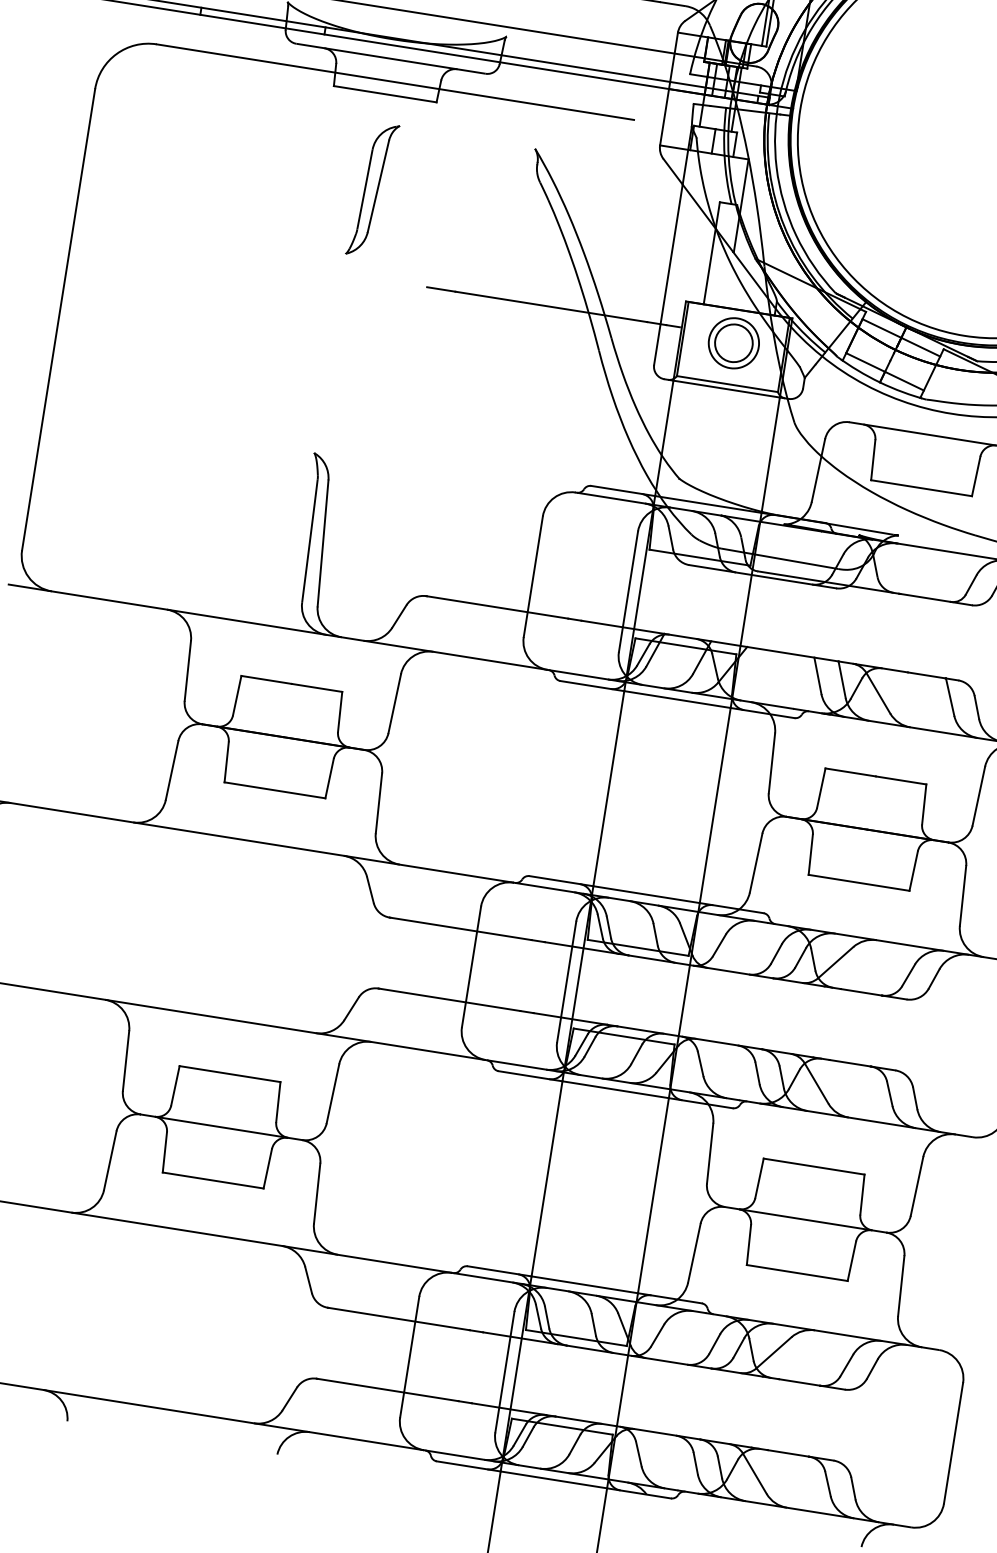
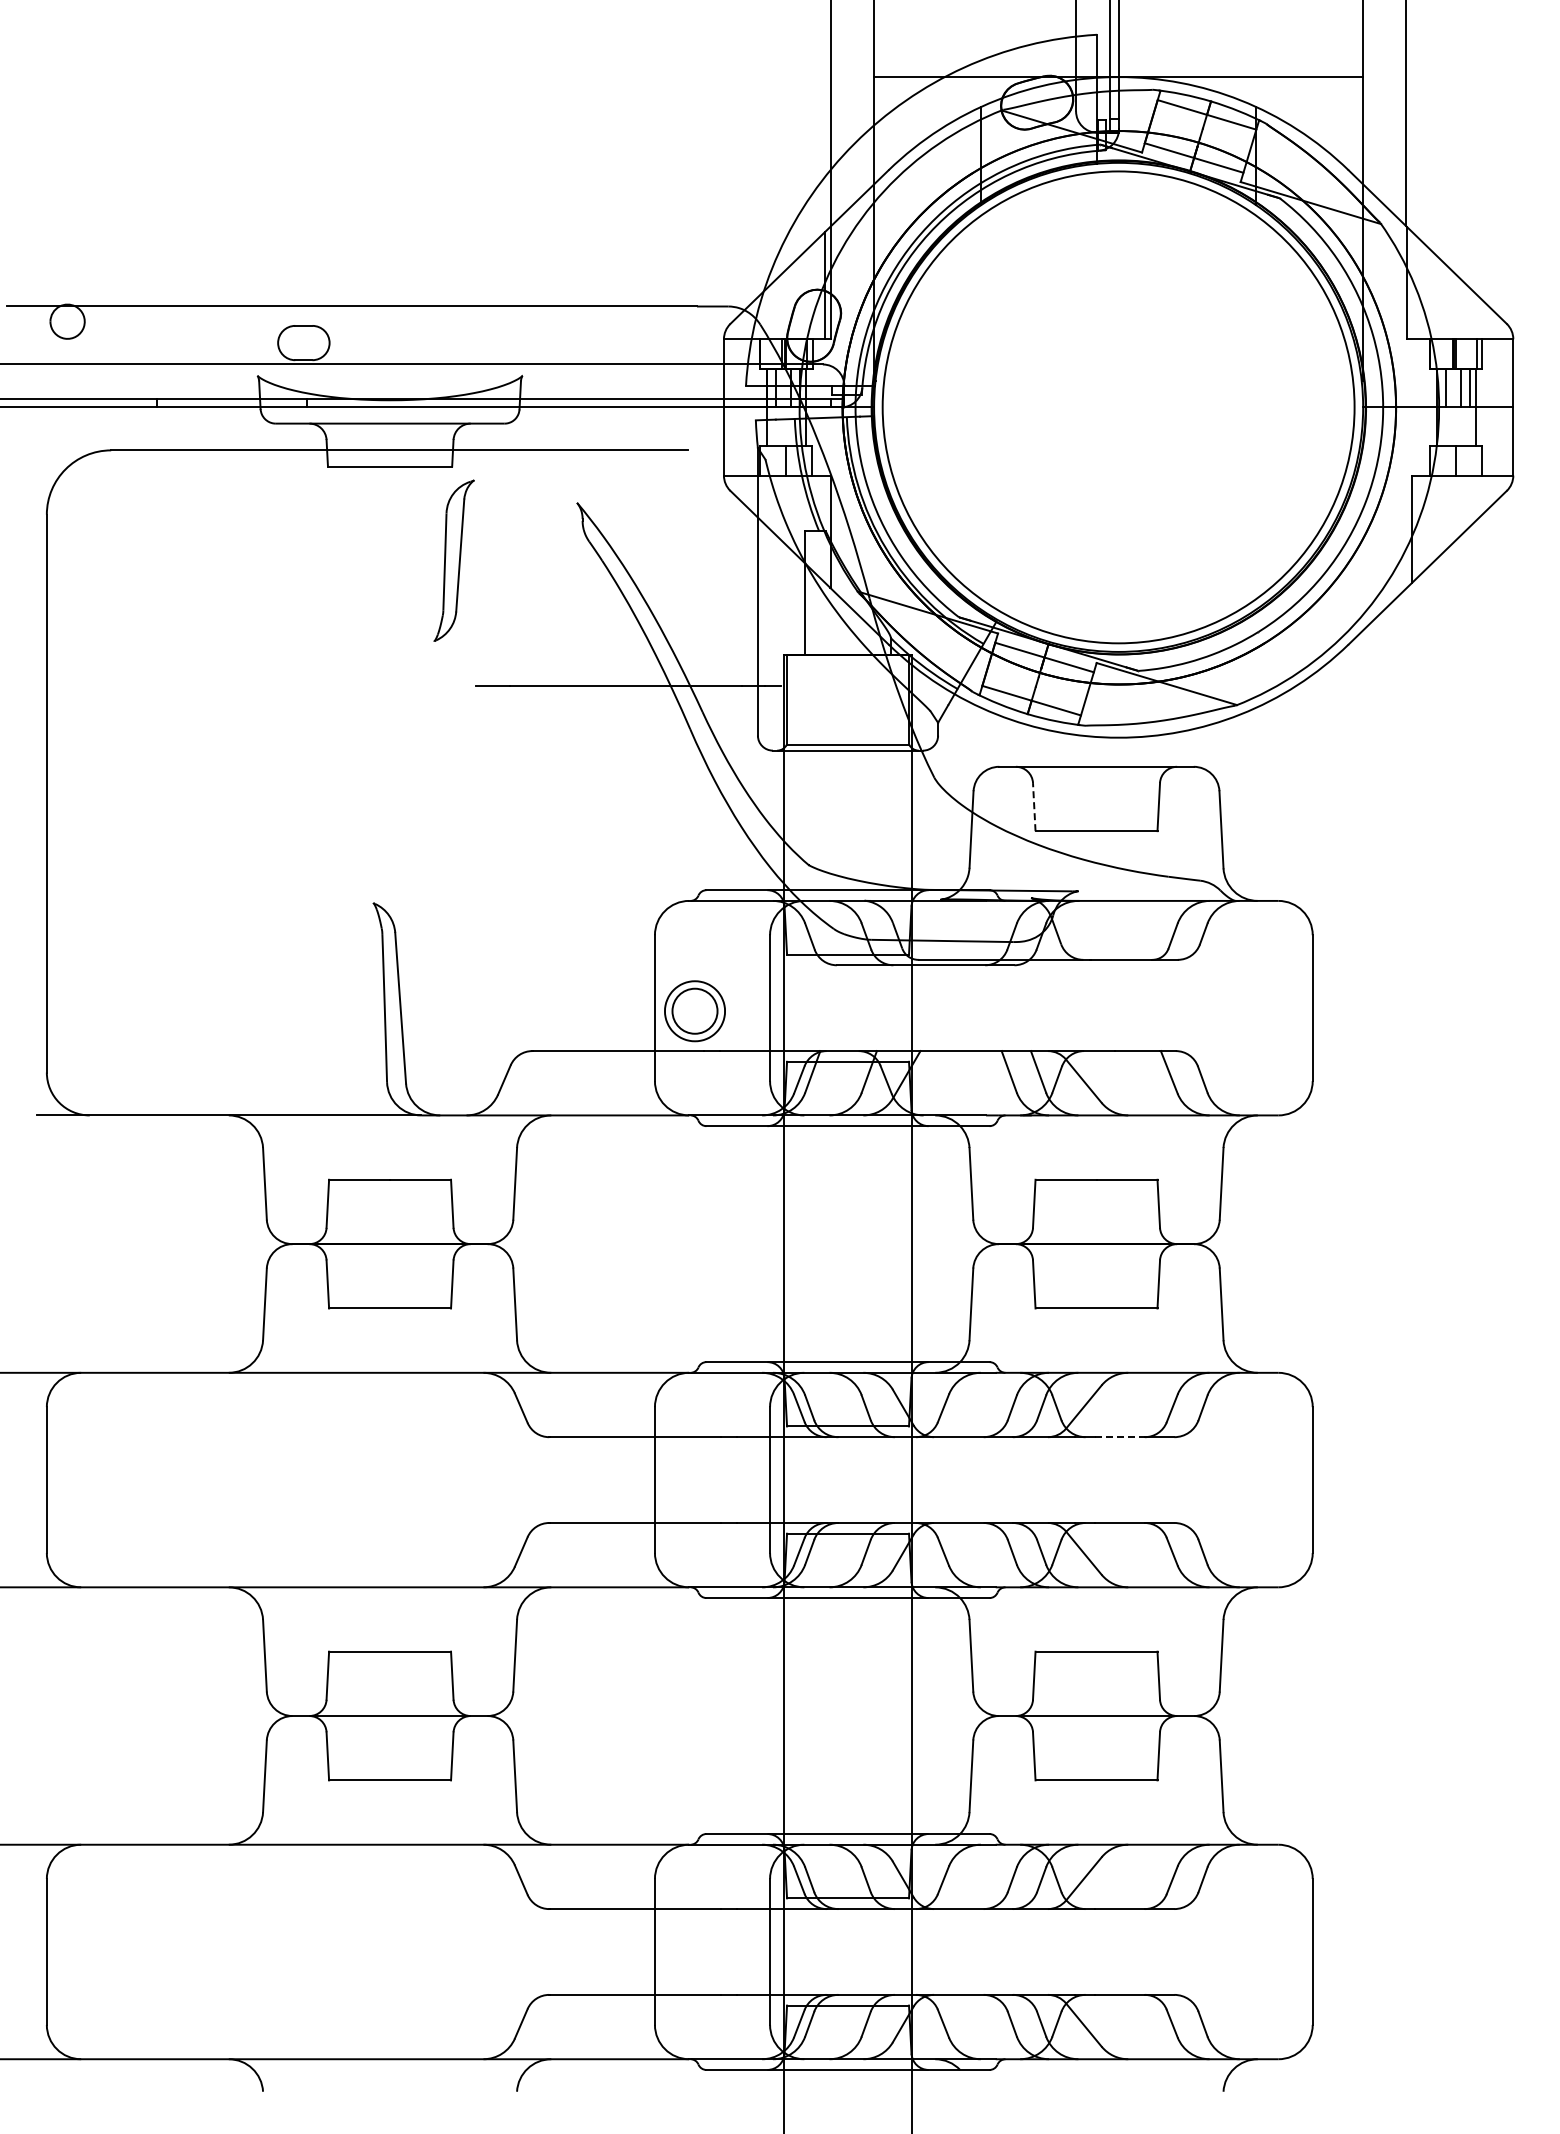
part: (372, 189) -> (453, 560), moved
part: (733, 343) -> (694, 1011), moved
line: (873, 459) -> (1034, 806), solid -> dashed
line: (861, 992) -> (1119, 1437), solid -> dashed

